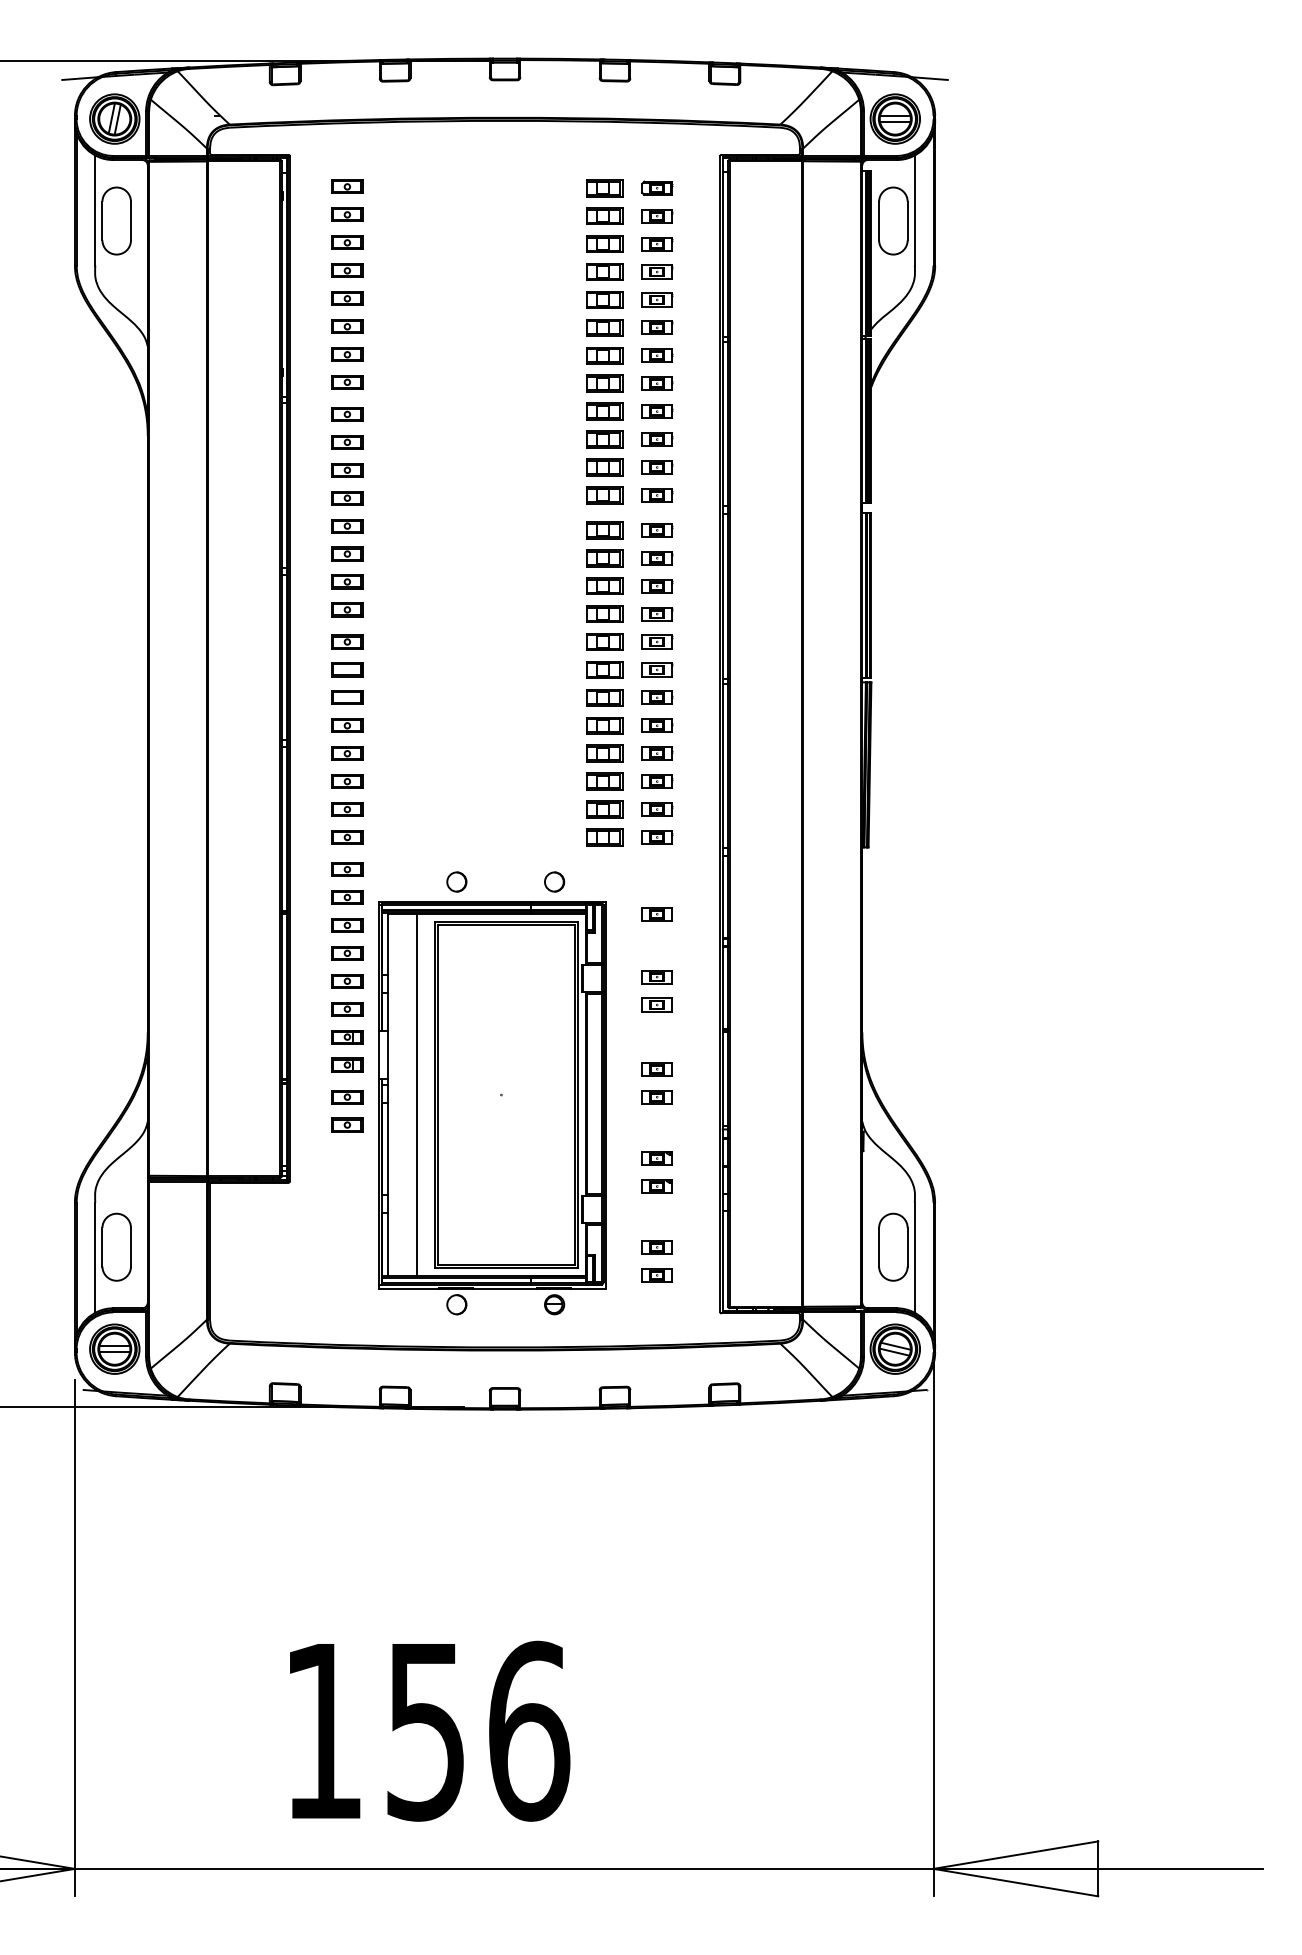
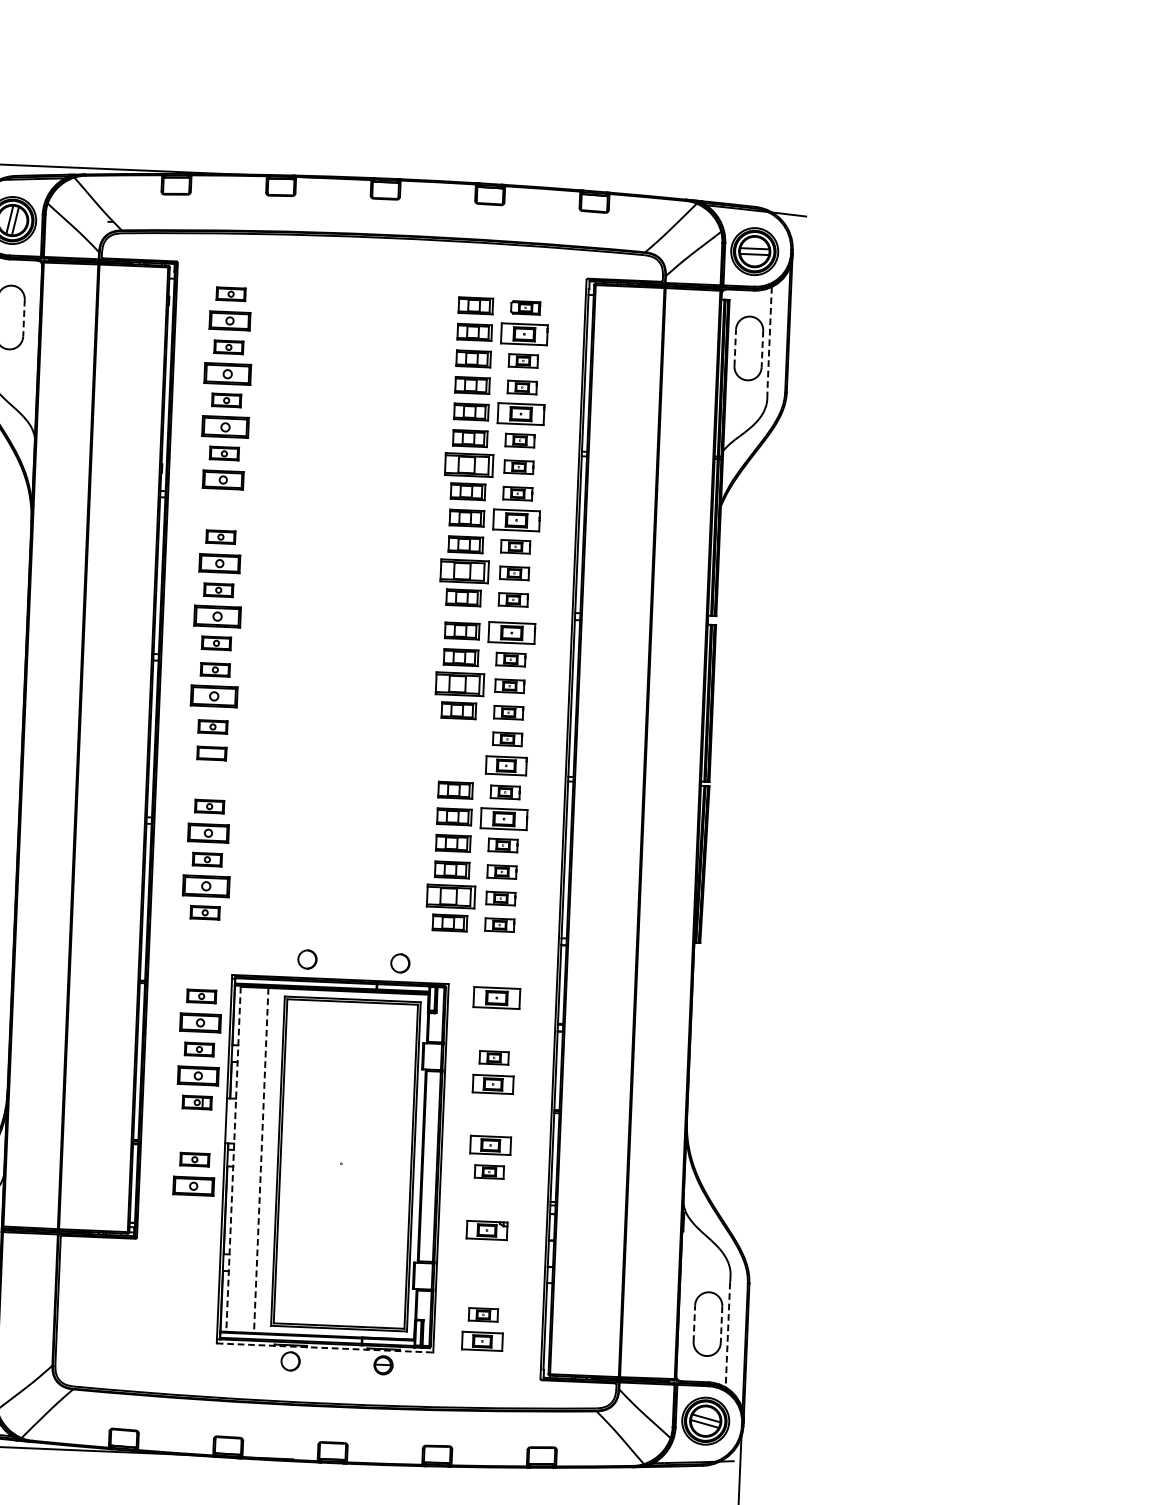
line: (914, 211) -> (769, 340), solid -> dashed
part: (347, 214) -> (230, 320), size x1.4
part: (657, 216) -> (524, 334), size x1.6
line: (879, 220) -> (735, 347), solid -> dashed
line: (131, 221) -> (24, 318), solid -> dashed
line: (907, 221) -> (762, 349), solid -> dashed
part: (347, 270) -> (227, 373), size x1.6
part: (657, 299) -> (521, 413), size x1.6
part: (347, 326) -> (225, 426), size x1.6
part: (604, 355) -> (468, 464), size x1.4
part: (347, 382) -> (223, 480), size x1.4
part: (657, 411) -> (516, 520), size x1.6
part: (347, 414) -> (222, 510), removed
part: (604, 467) -> (464, 571), size x1.4
part: (347, 470) -> (219, 563), size x1.4
part: (347, 526) -> (217, 617), size x1.6
part: (657, 530) -> (512, 633), size x1.6
part: (604, 585) -> (459, 683), size x1.4
part: (347, 609) -> (214, 696), size x1.6
part: (604, 641) -> (457, 736), removed
part: (604, 669) -> (456, 763), removed
part: (657, 669) -> (506, 765), size x1.4
part: (347, 697) -> (210, 779), removed
part: (657, 725) -> (504, 818), size x1.6
part: (347, 753) -> (208, 832), size x1.4
part: (347, 809) -> (206, 886), size x1.6
part: (604, 809) -> (450, 896), size x1.4
part: (347, 869) -> (204, 943), removed
part: (347, 897) -> (202, 969), removed
part: (656, 914) -> (495, 998), size x1.6
part: (347, 953) -> (200, 1023), size x1.4
part: (656, 1004) -> (492, 1083), size x1.4
part: (347, 1009) -> (198, 1076), size x1.4
part: (347, 1064) -> (196, 1128), removed
part: (656, 1069) -> (489, 1145), size x1.4
line: (388, 1095) -> (233, 1159), solid -> dashed
line: (417, 1095) -> (261, 1160), solid -> dashed
part: (347, 1124) -> (193, 1185), size x1.4
part: (656, 1158) -> (486, 1230), size x1.4
part: (656, 1186) -> (485, 1256), removed
line: (879, 1246) -> (694, 1322), solid -> dashed
line: (907, 1247) -> (721, 1324), solid -> dashed
line: (914, 1258) -> (727, 1335), solid -> dashed
part: (656, 1275) -> (481, 1341), size x1.4
line: (492, 1289) -> (325, 1348), solid -> dashed

